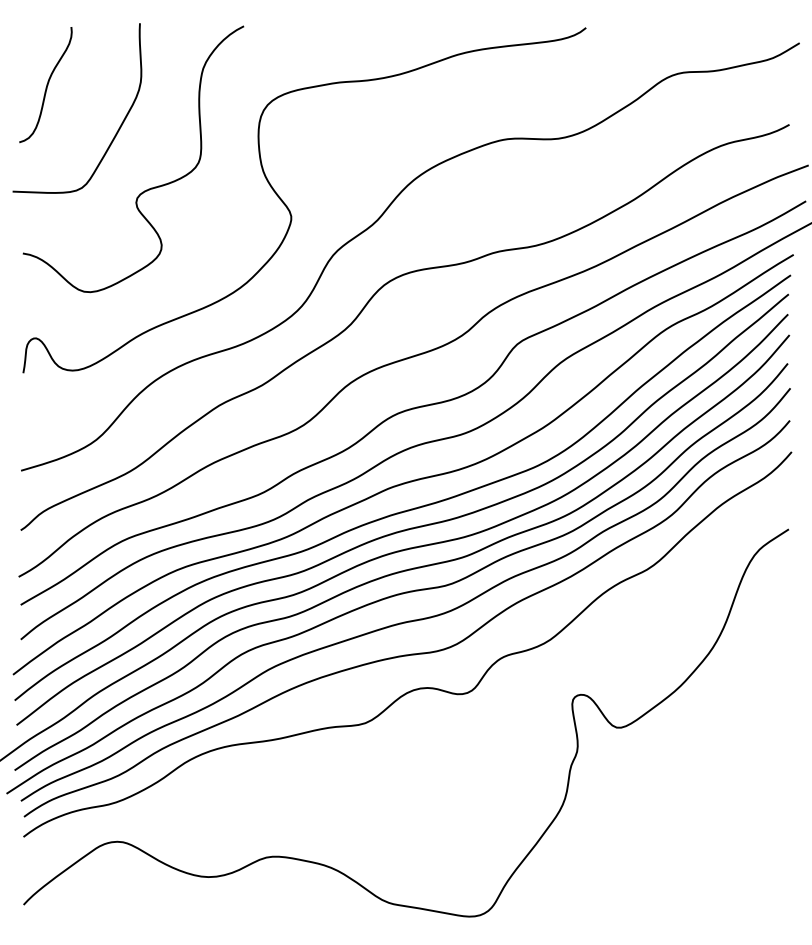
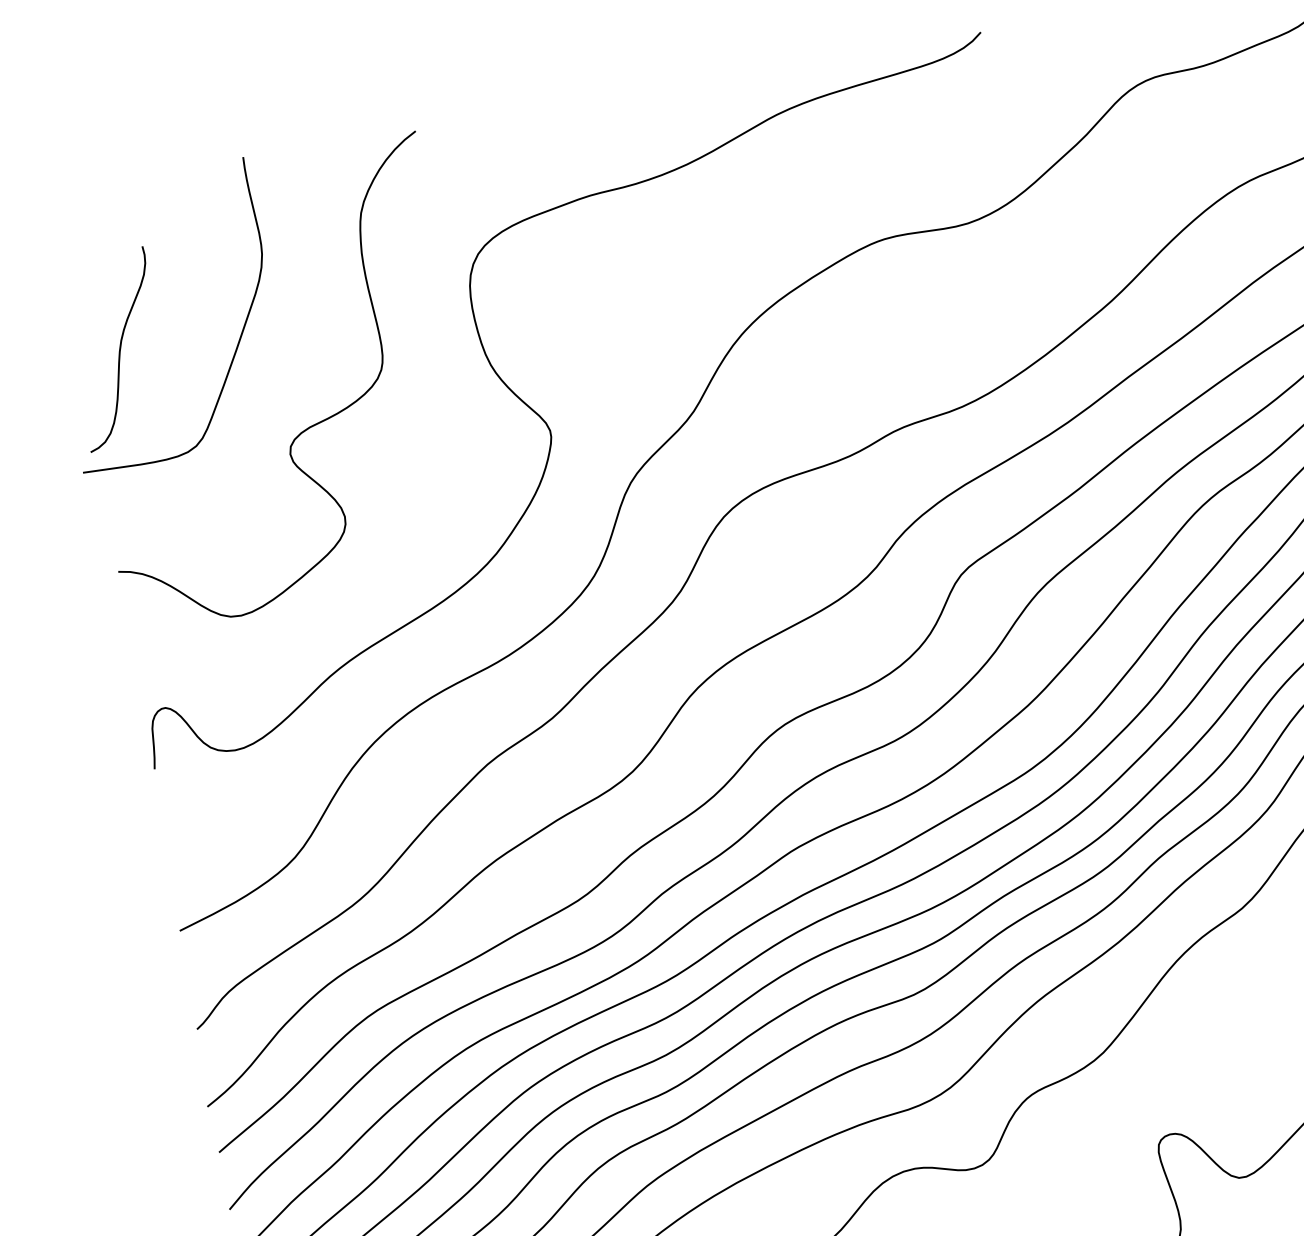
curve: (46, 85) -> (118, 350), moved

